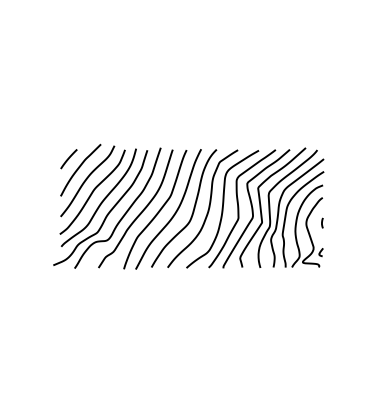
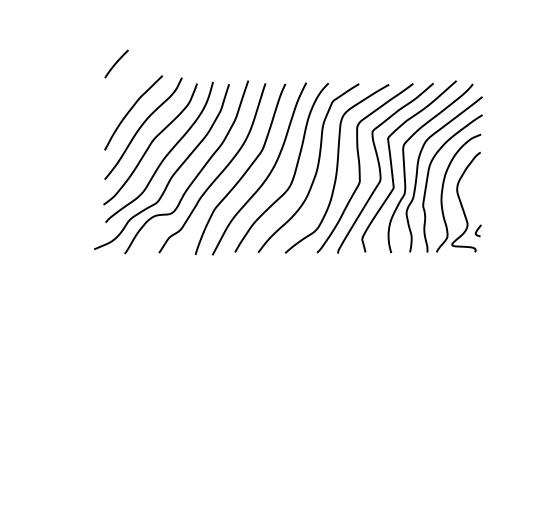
line: (68, 159) -> (115, 64), moved
curve: (322, 222) -> (480, 187), removed

